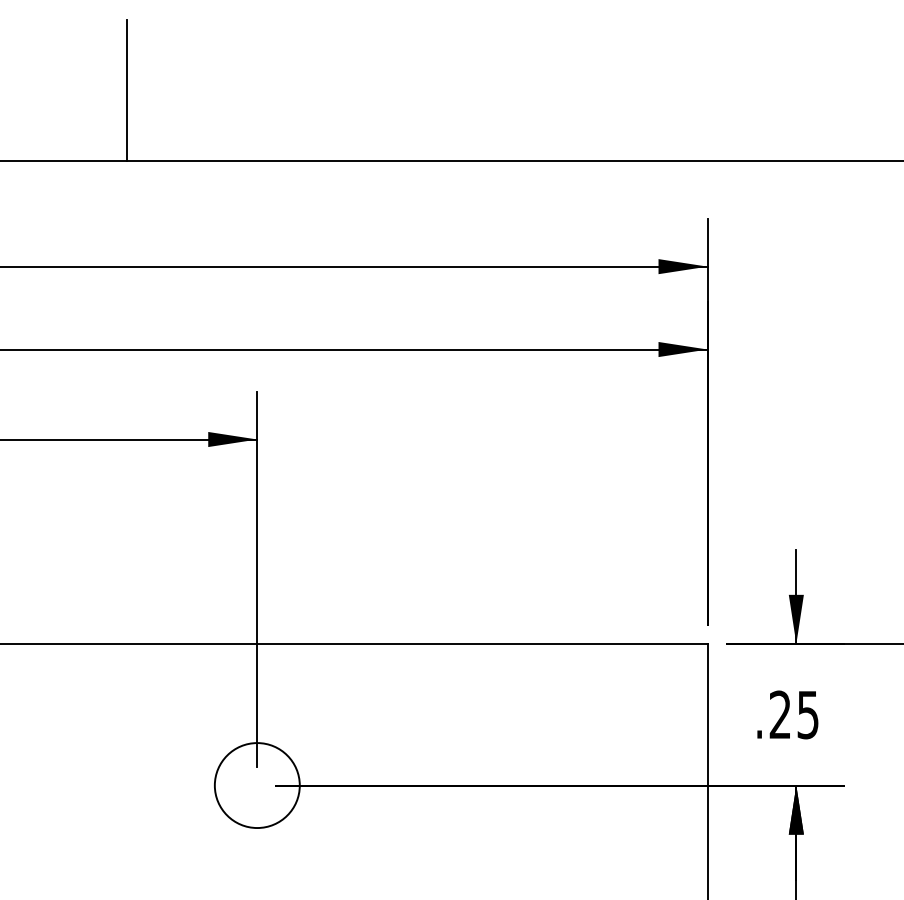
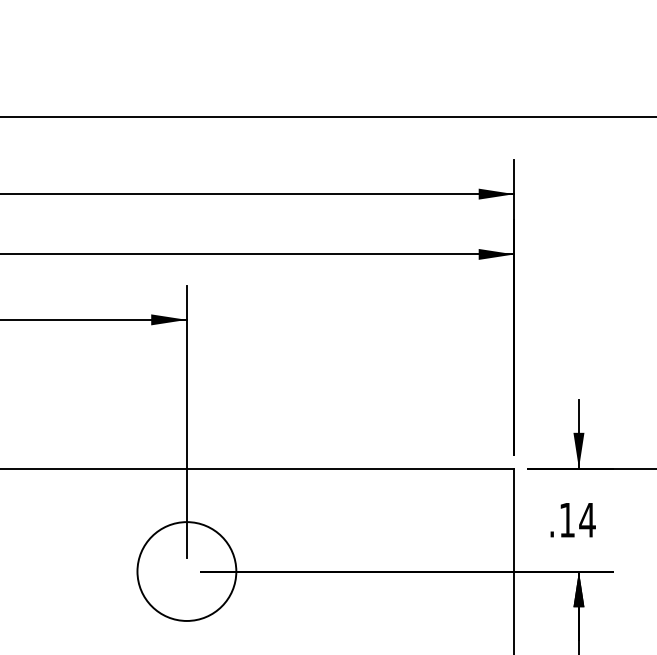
line: (126, 90) -> (91, 66), removed
text: (794, 714) -> (577, 519), .25 -> .14
circle: (256, 785) -> (186, 571), size x1.6

